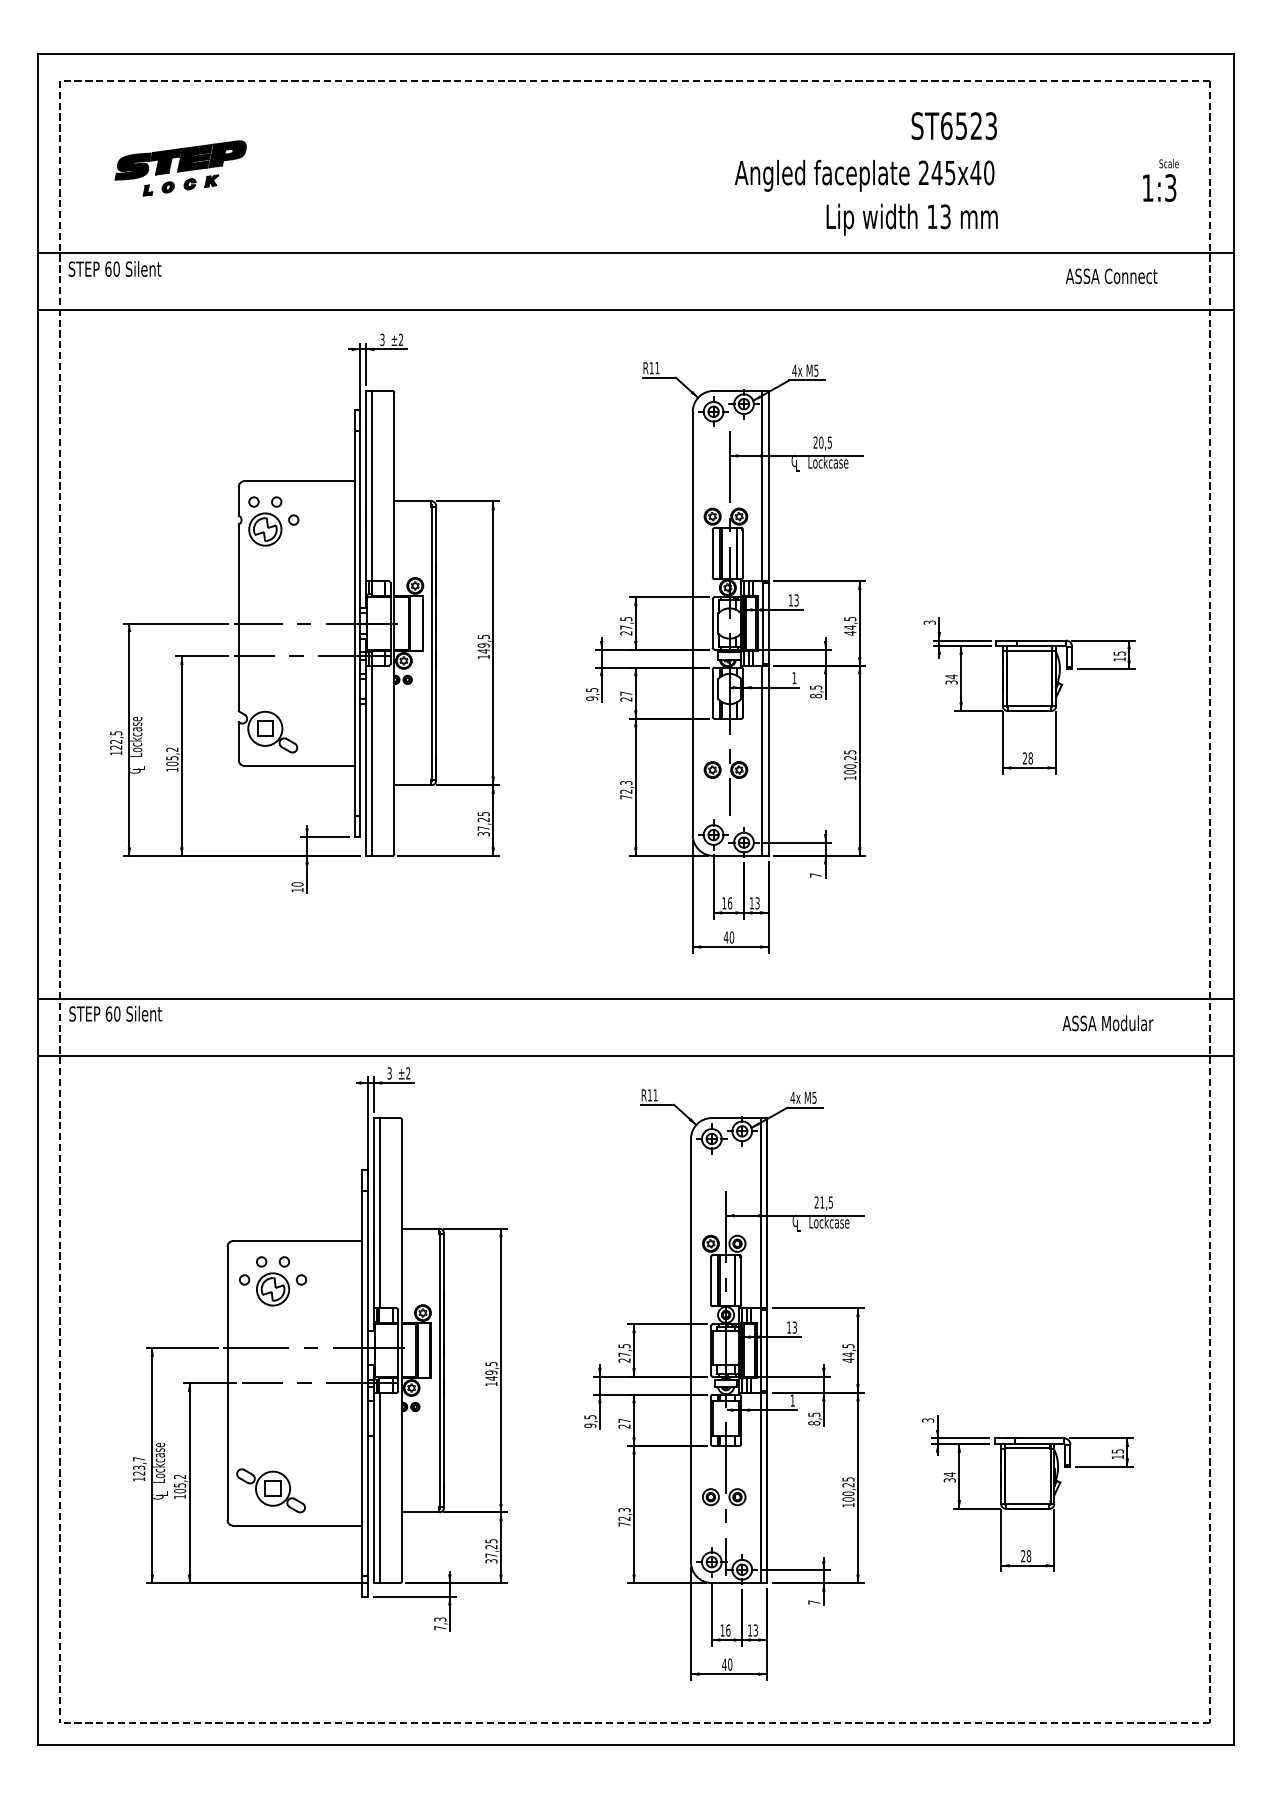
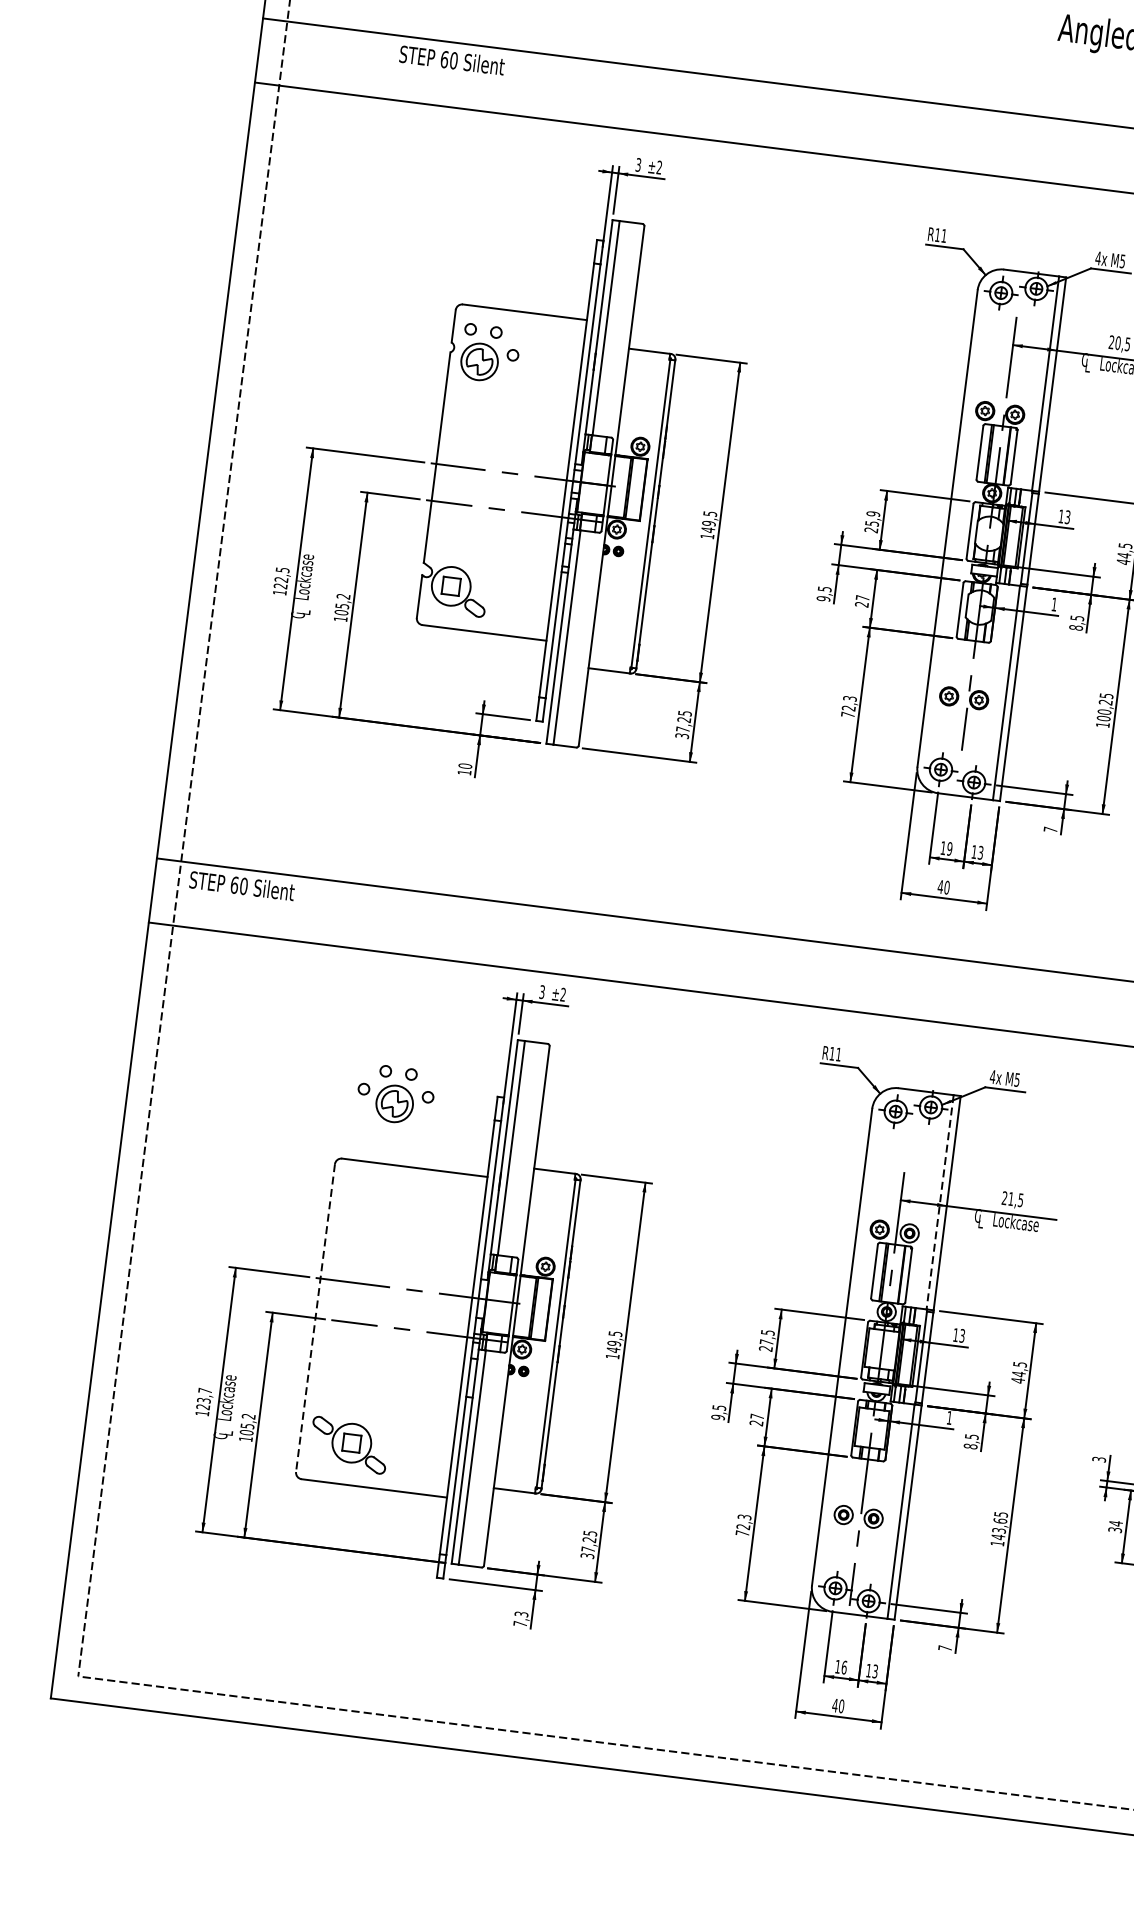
text: (114, 268) -> (451, 59), moved
text: (626, 622) -> (873, 517), 27,5 -> 25,9
text: (729, 903) -> (949, 849), 16 -> 19
line: (760, 1213) -> (939, 1202), solid -> dashed
part: (273, 1281) -> (396, 1095), moved
line: (227, 1383) -> (315, 1318), solid -> dashed
text: (848, 1491) -> (999, 1528), 100,25 -> 143,65

